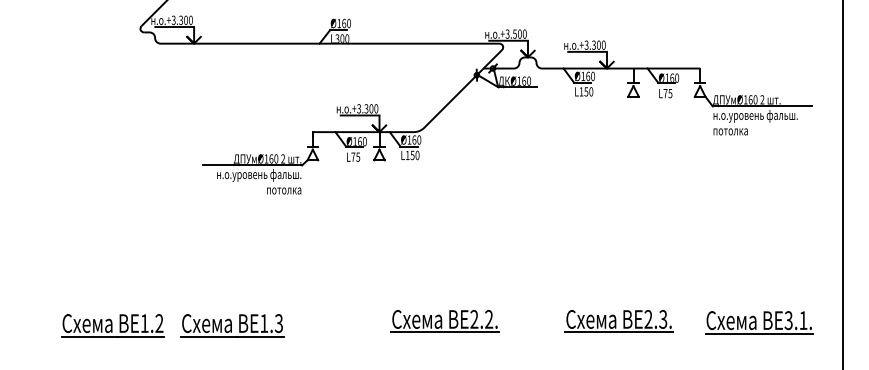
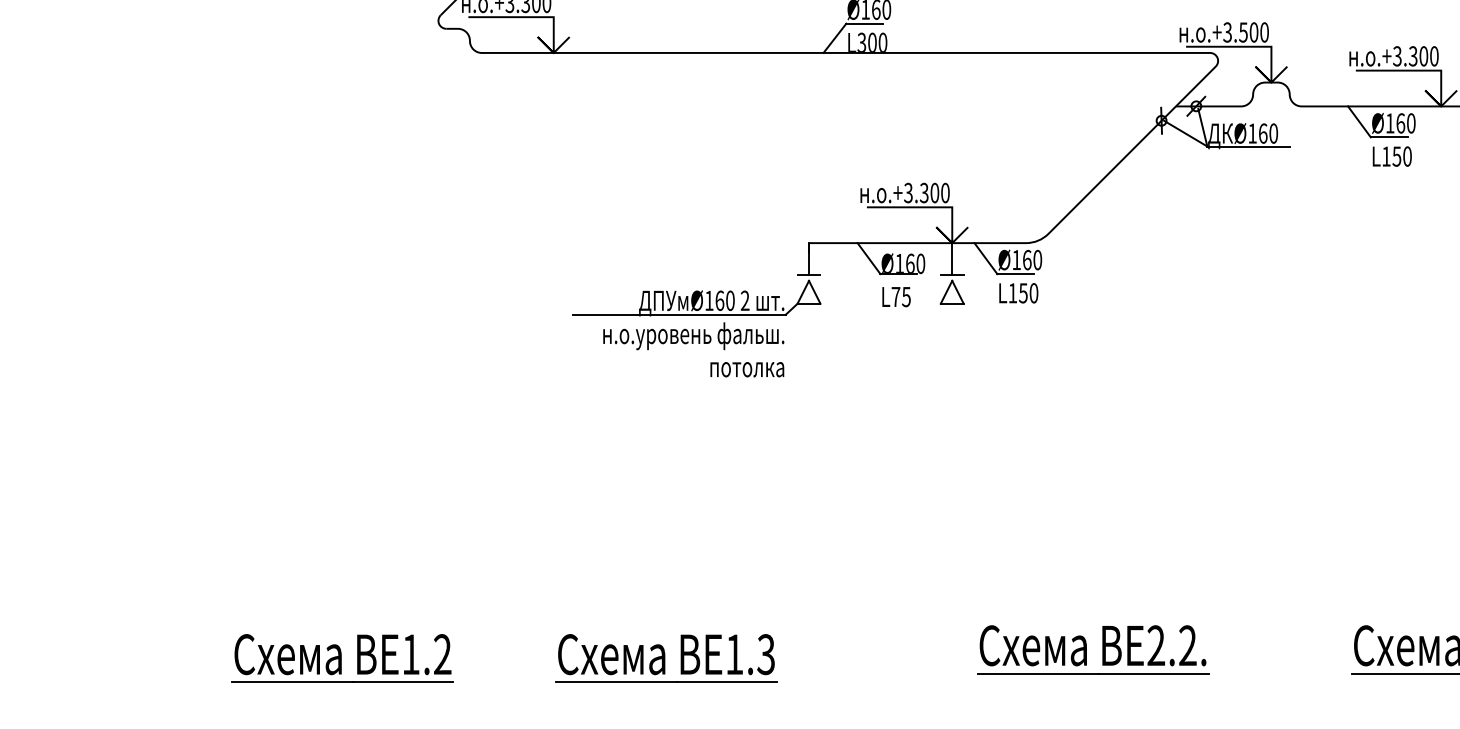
part: (112, 325) -> (341, 658), moved
part: (232, 325) -> (666, 658), moved

